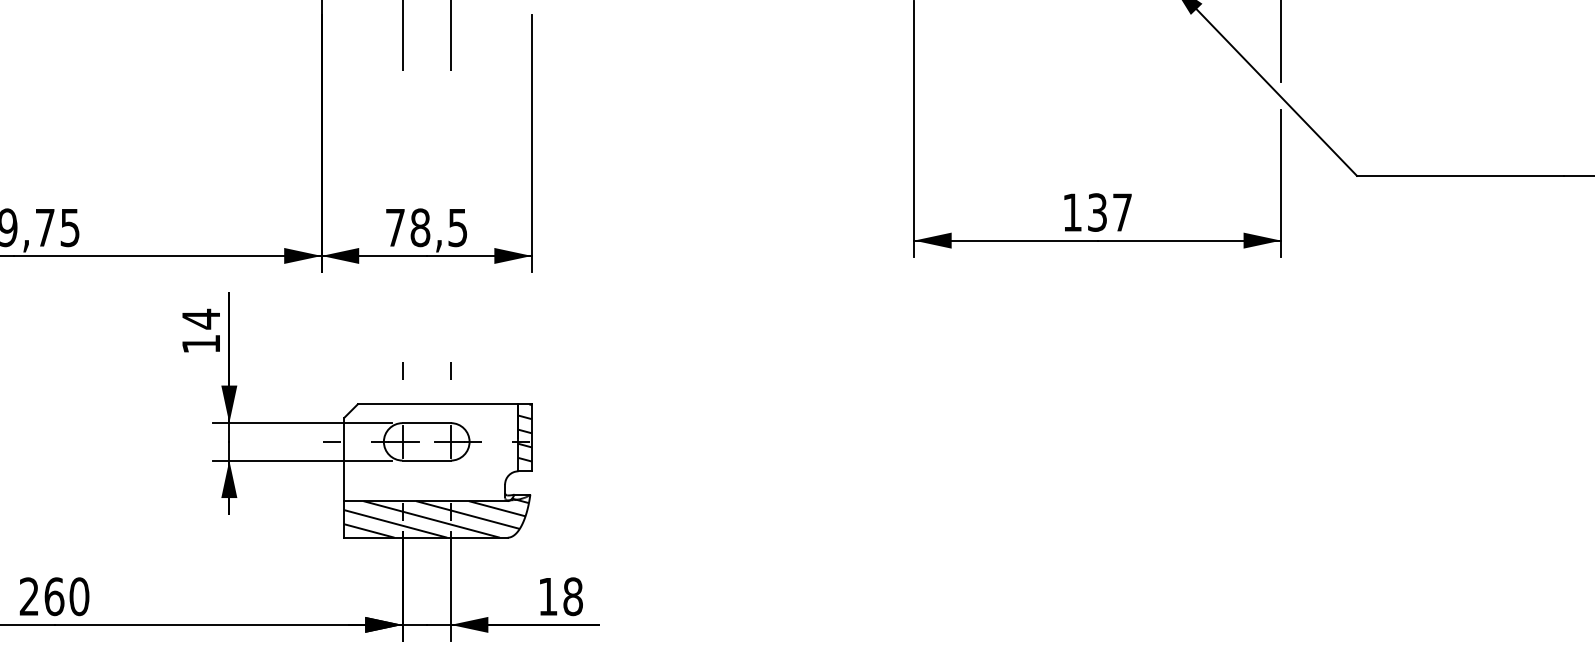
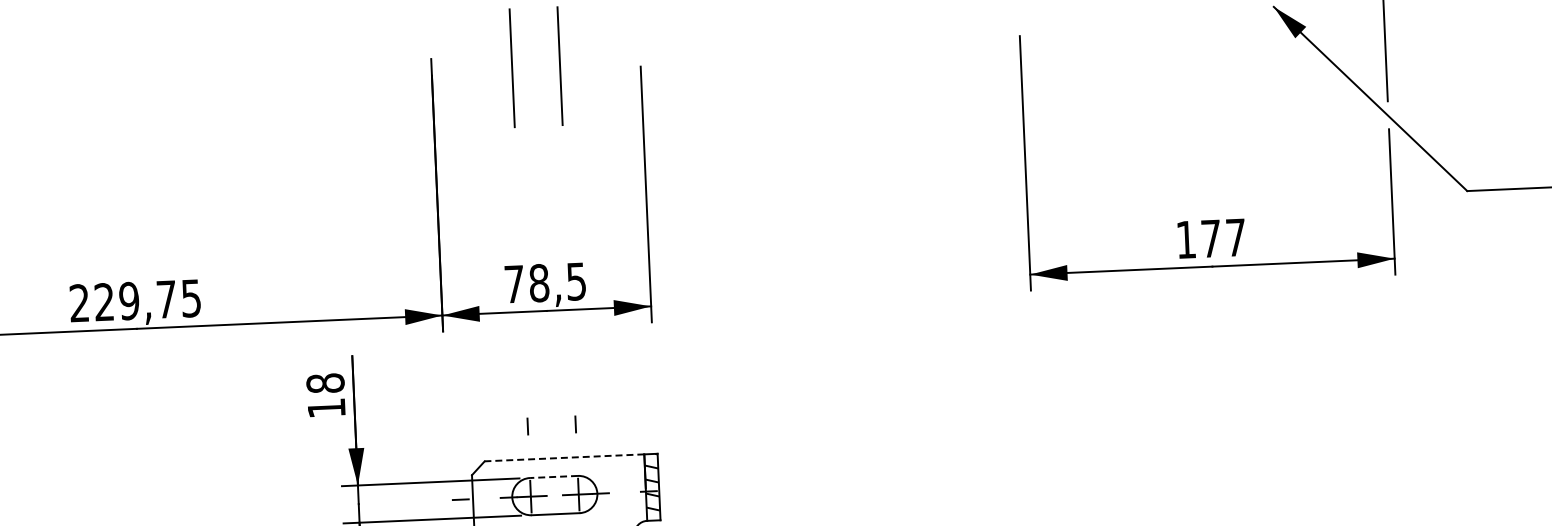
text: (1097, 212) -> (1211, 238), 137 -> 177
text: (200, 318) -> (324, 382), 14 -> 18
line: (437, 404) -> (563, 458), solid -> dashed
line: (426, 423) -> (553, 477), solid -> dashed

